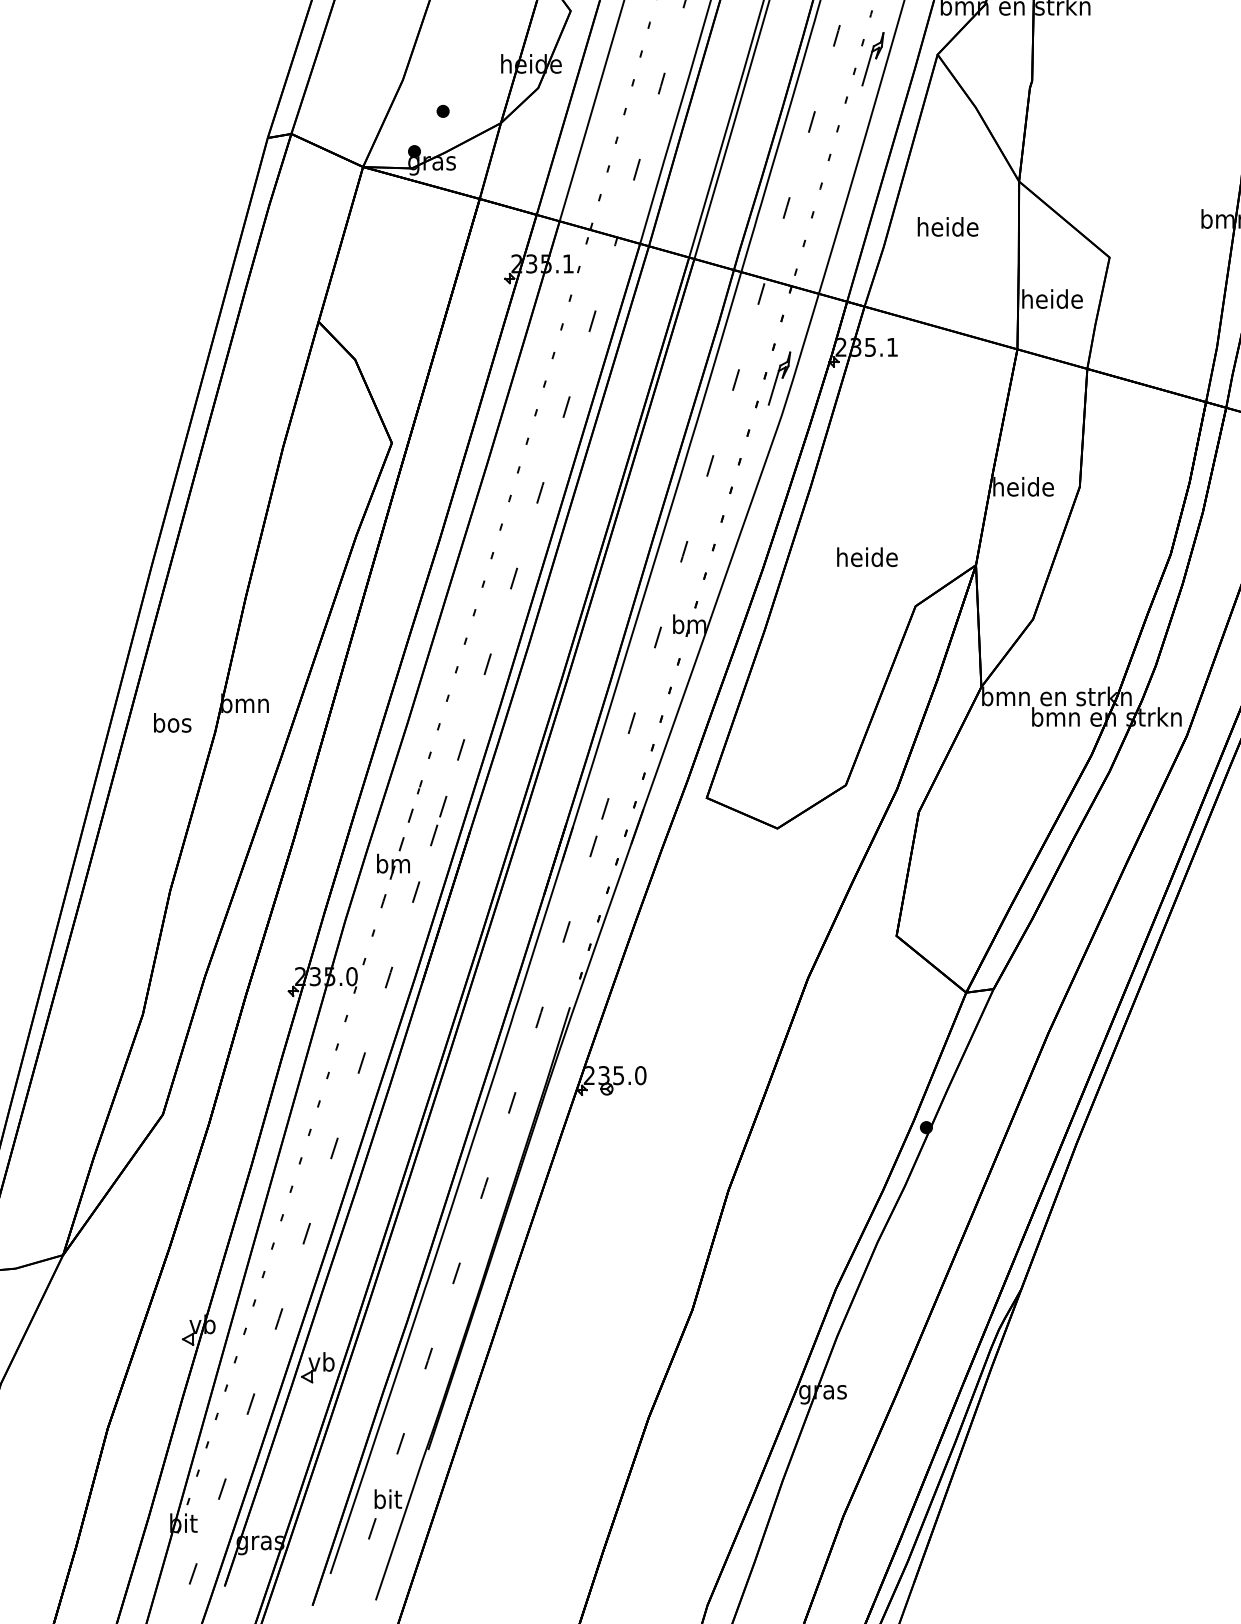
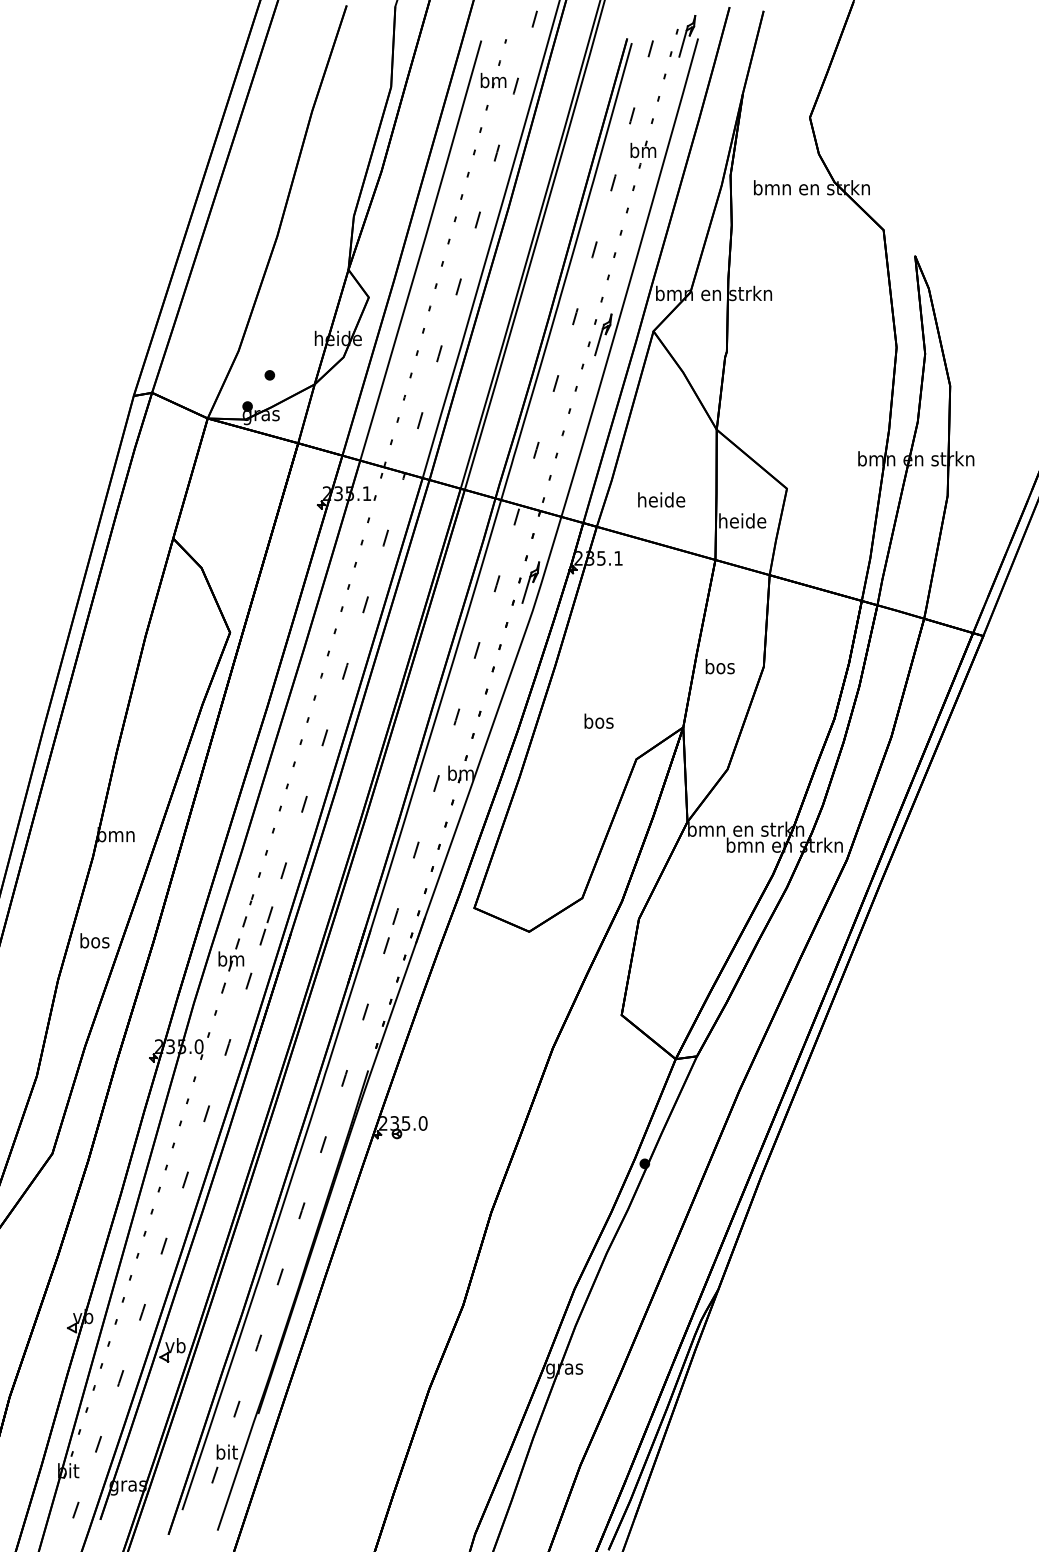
text: (947, 226) -> (661, 499), moved
text: (1022, 486) -> (719, 666), heide -> bos
text: (866, 556) -> (598, 720), heide -> bos
text: (172, 722) -> (94, 940), moved

